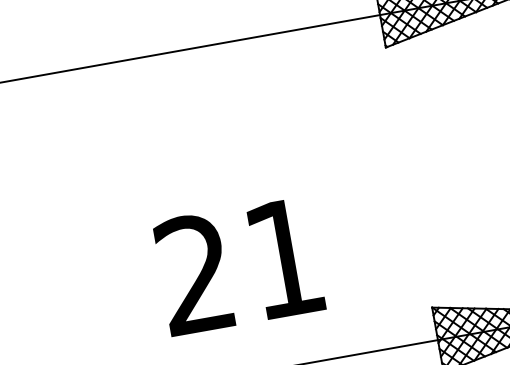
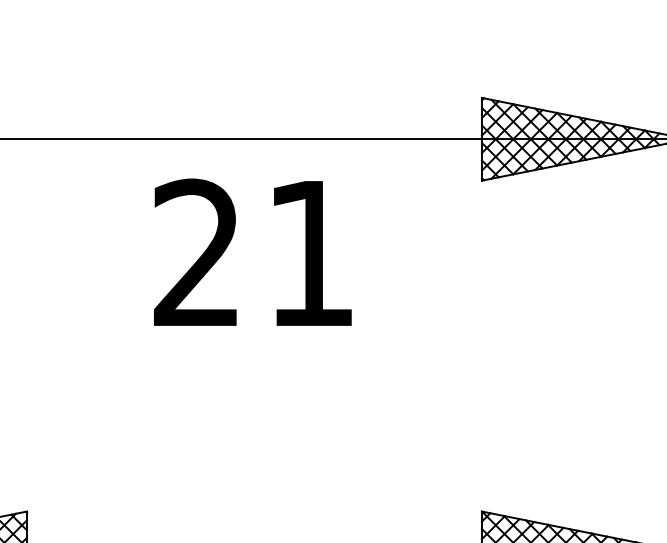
text: (238, 265) -> (252, 251), moved

